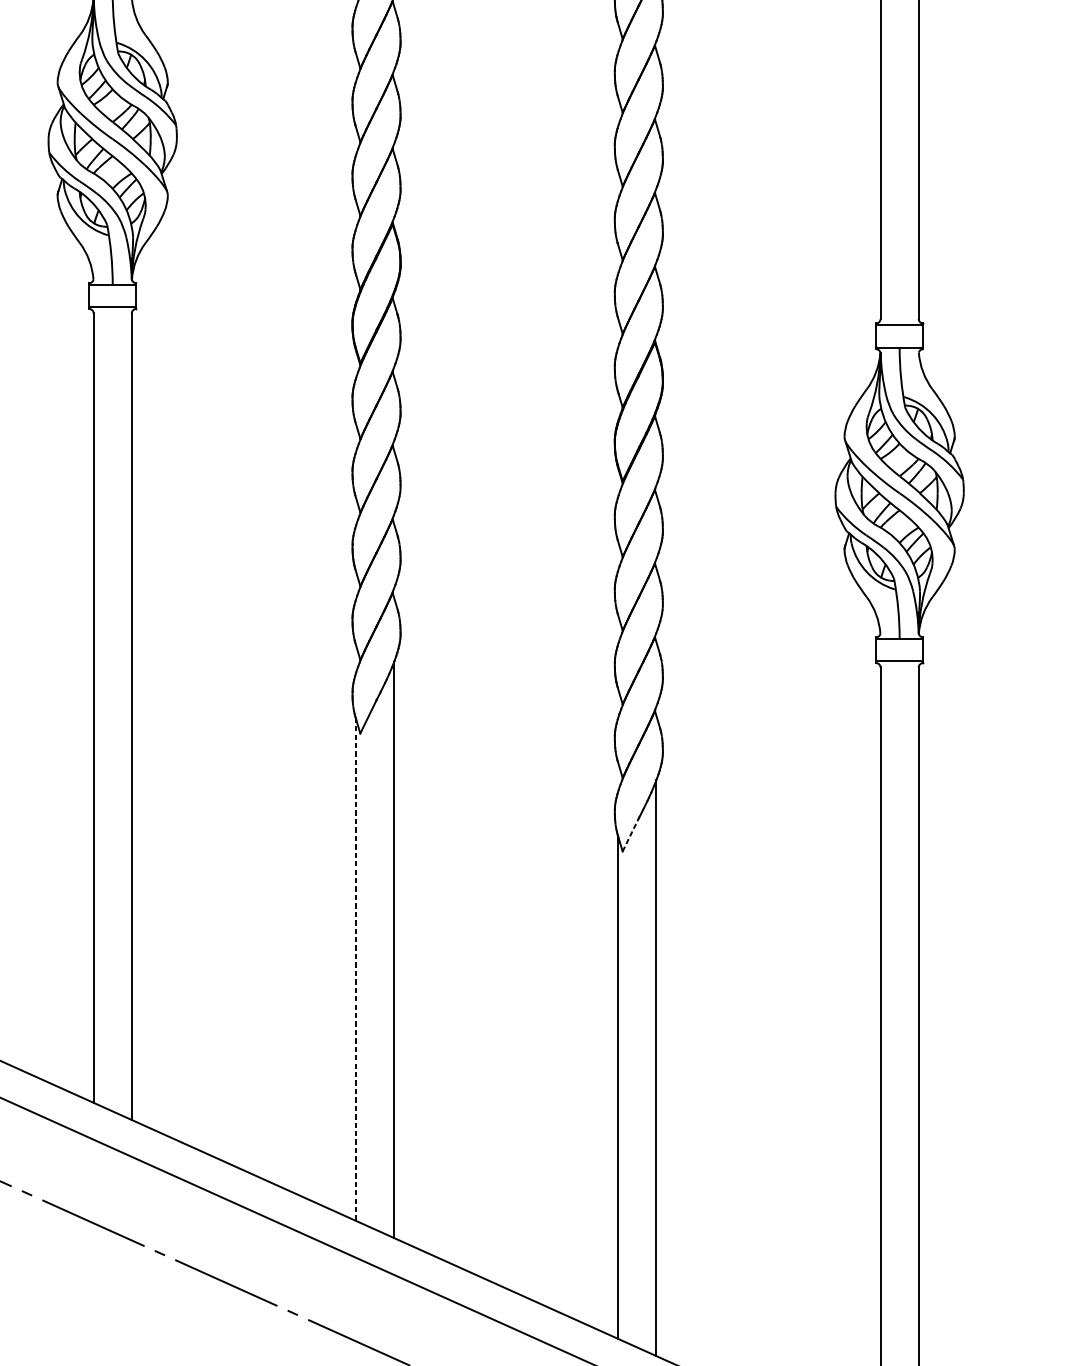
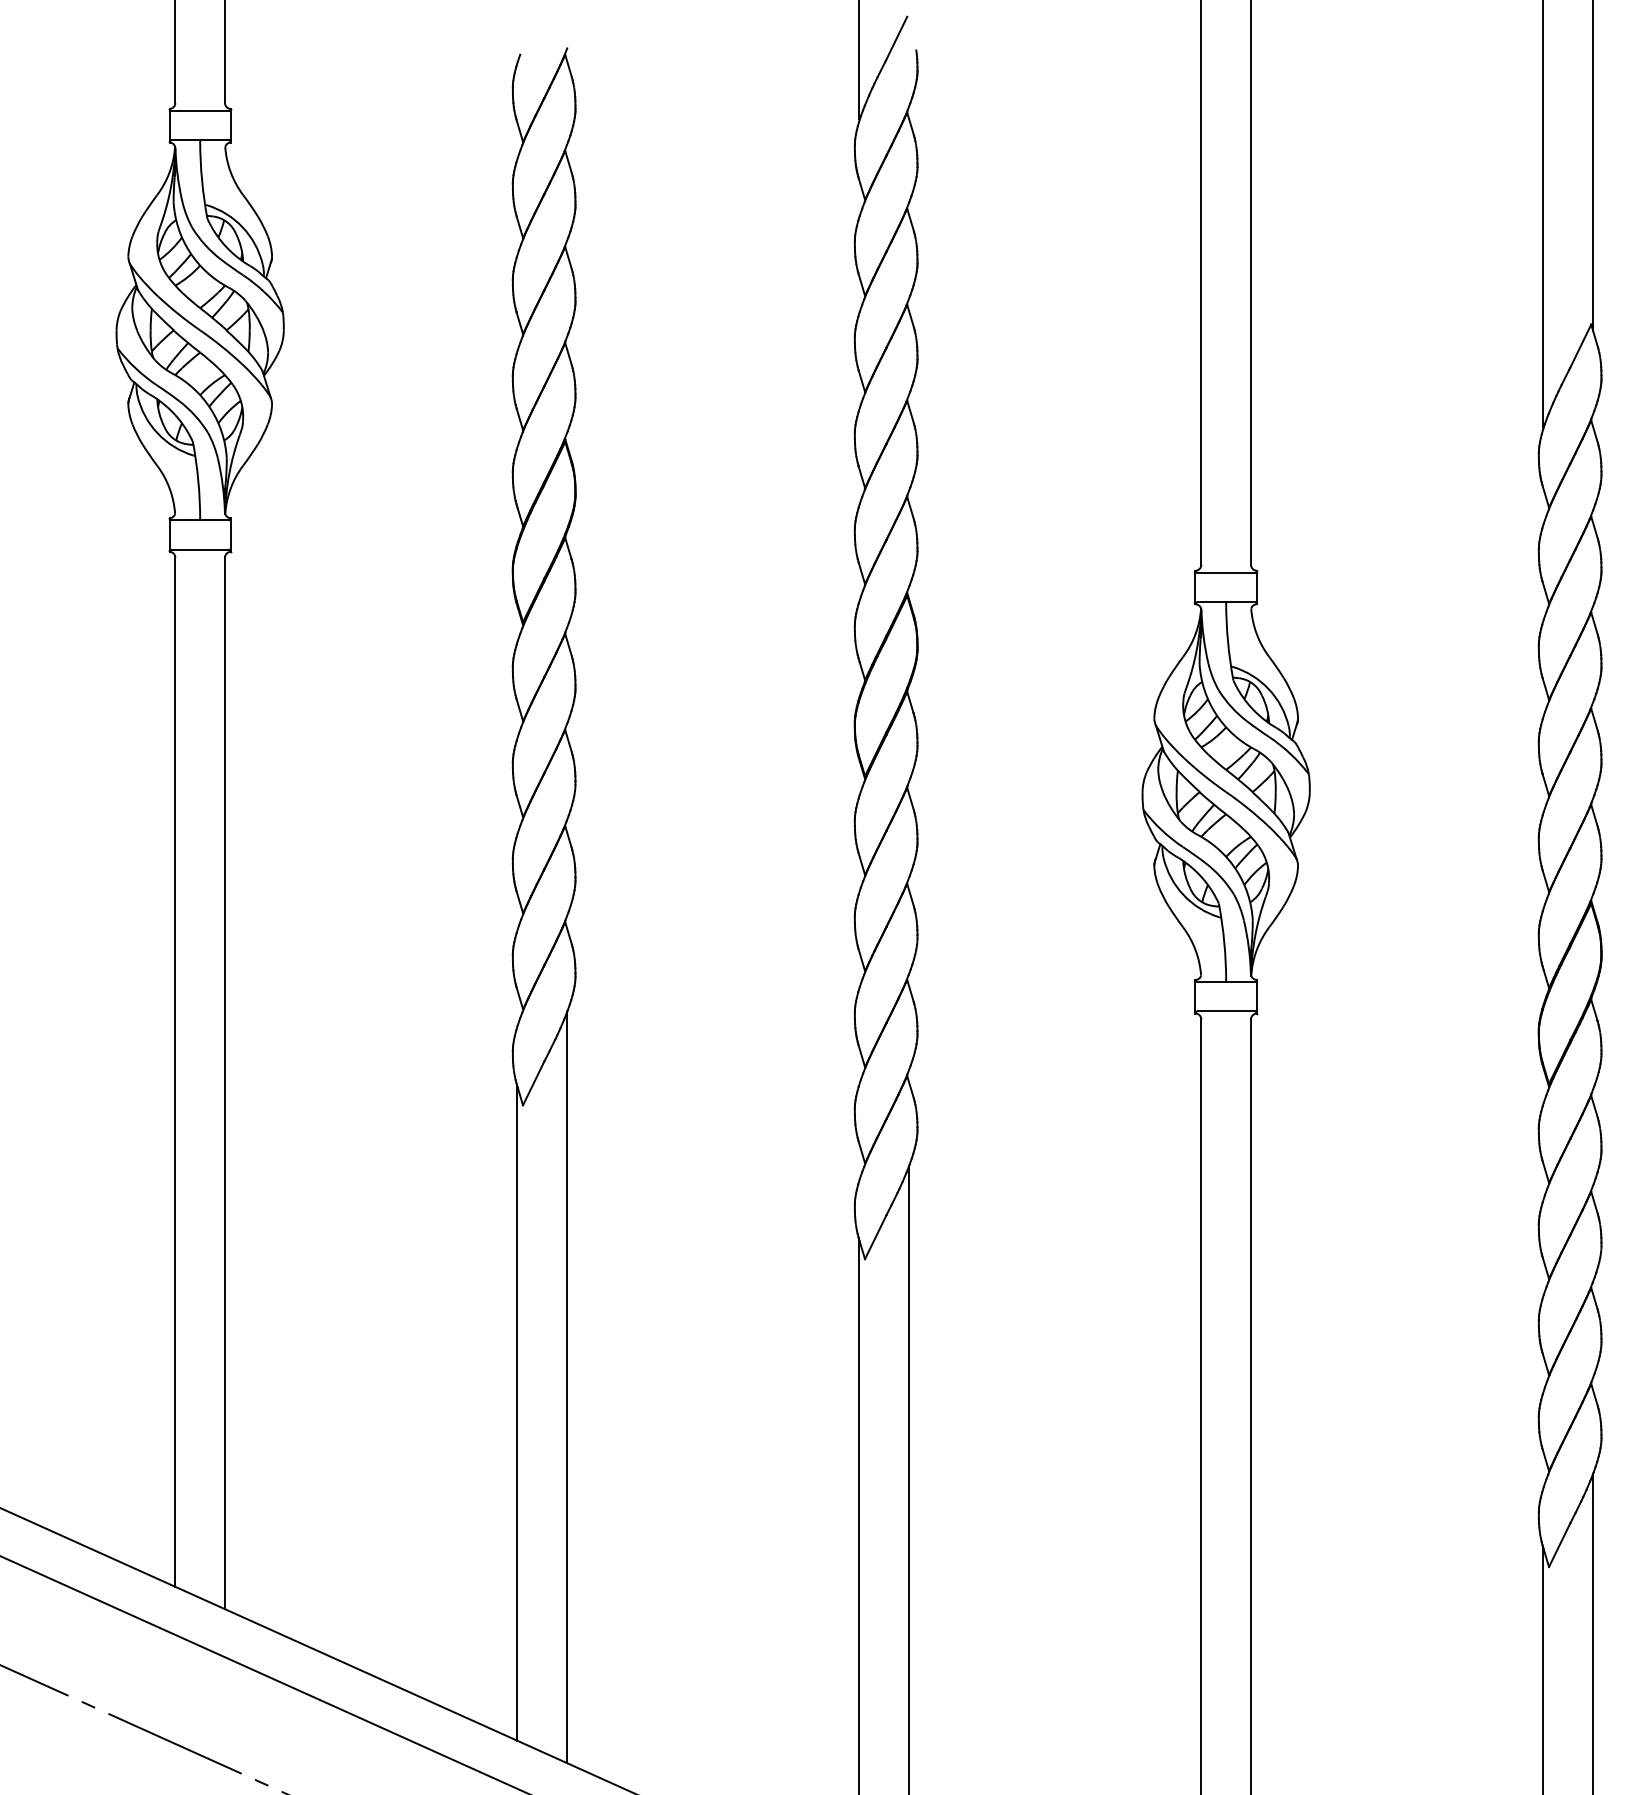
line: (630, 834) -> (875, 1237), dashed -> solid
line: (356, 969) -> (517, 1412), dashed -> solid

